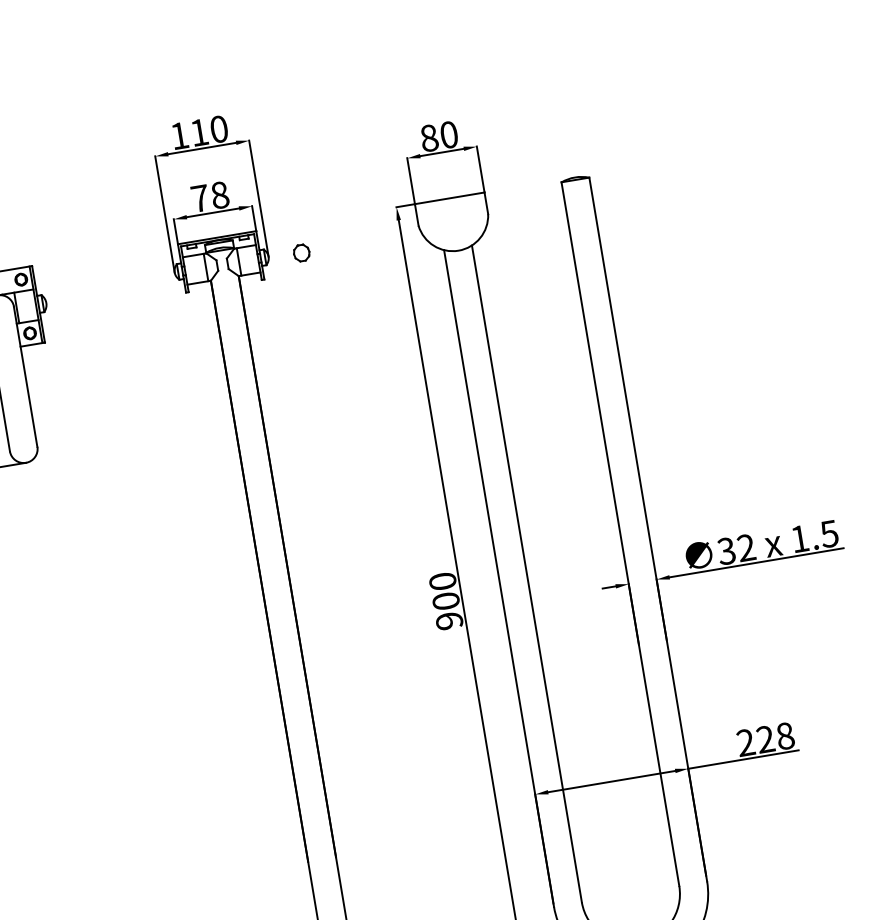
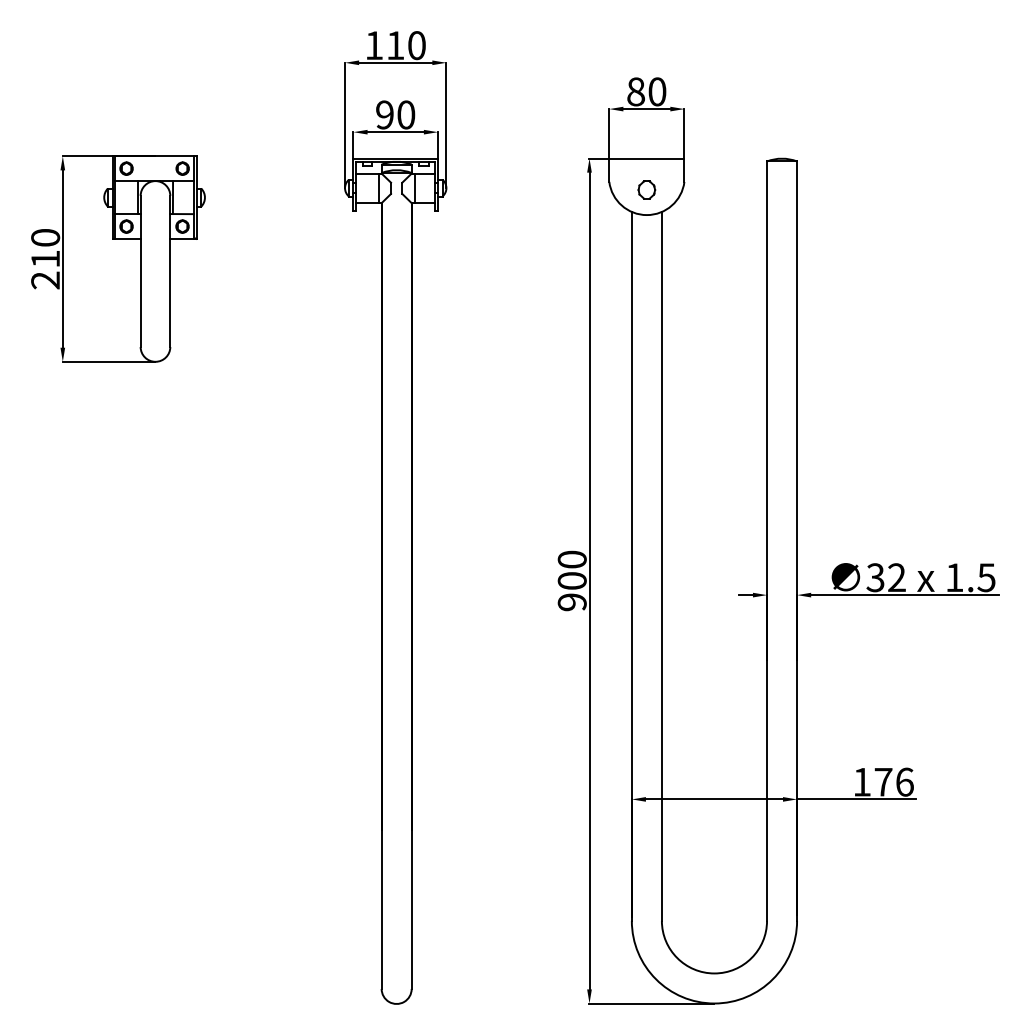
text: (210, 196) -> (395, 114), 78 -> 90
part: (301, 252) -> (646, 189), moved
text: (765, 738) -> (883, 781), 228 -> 176

